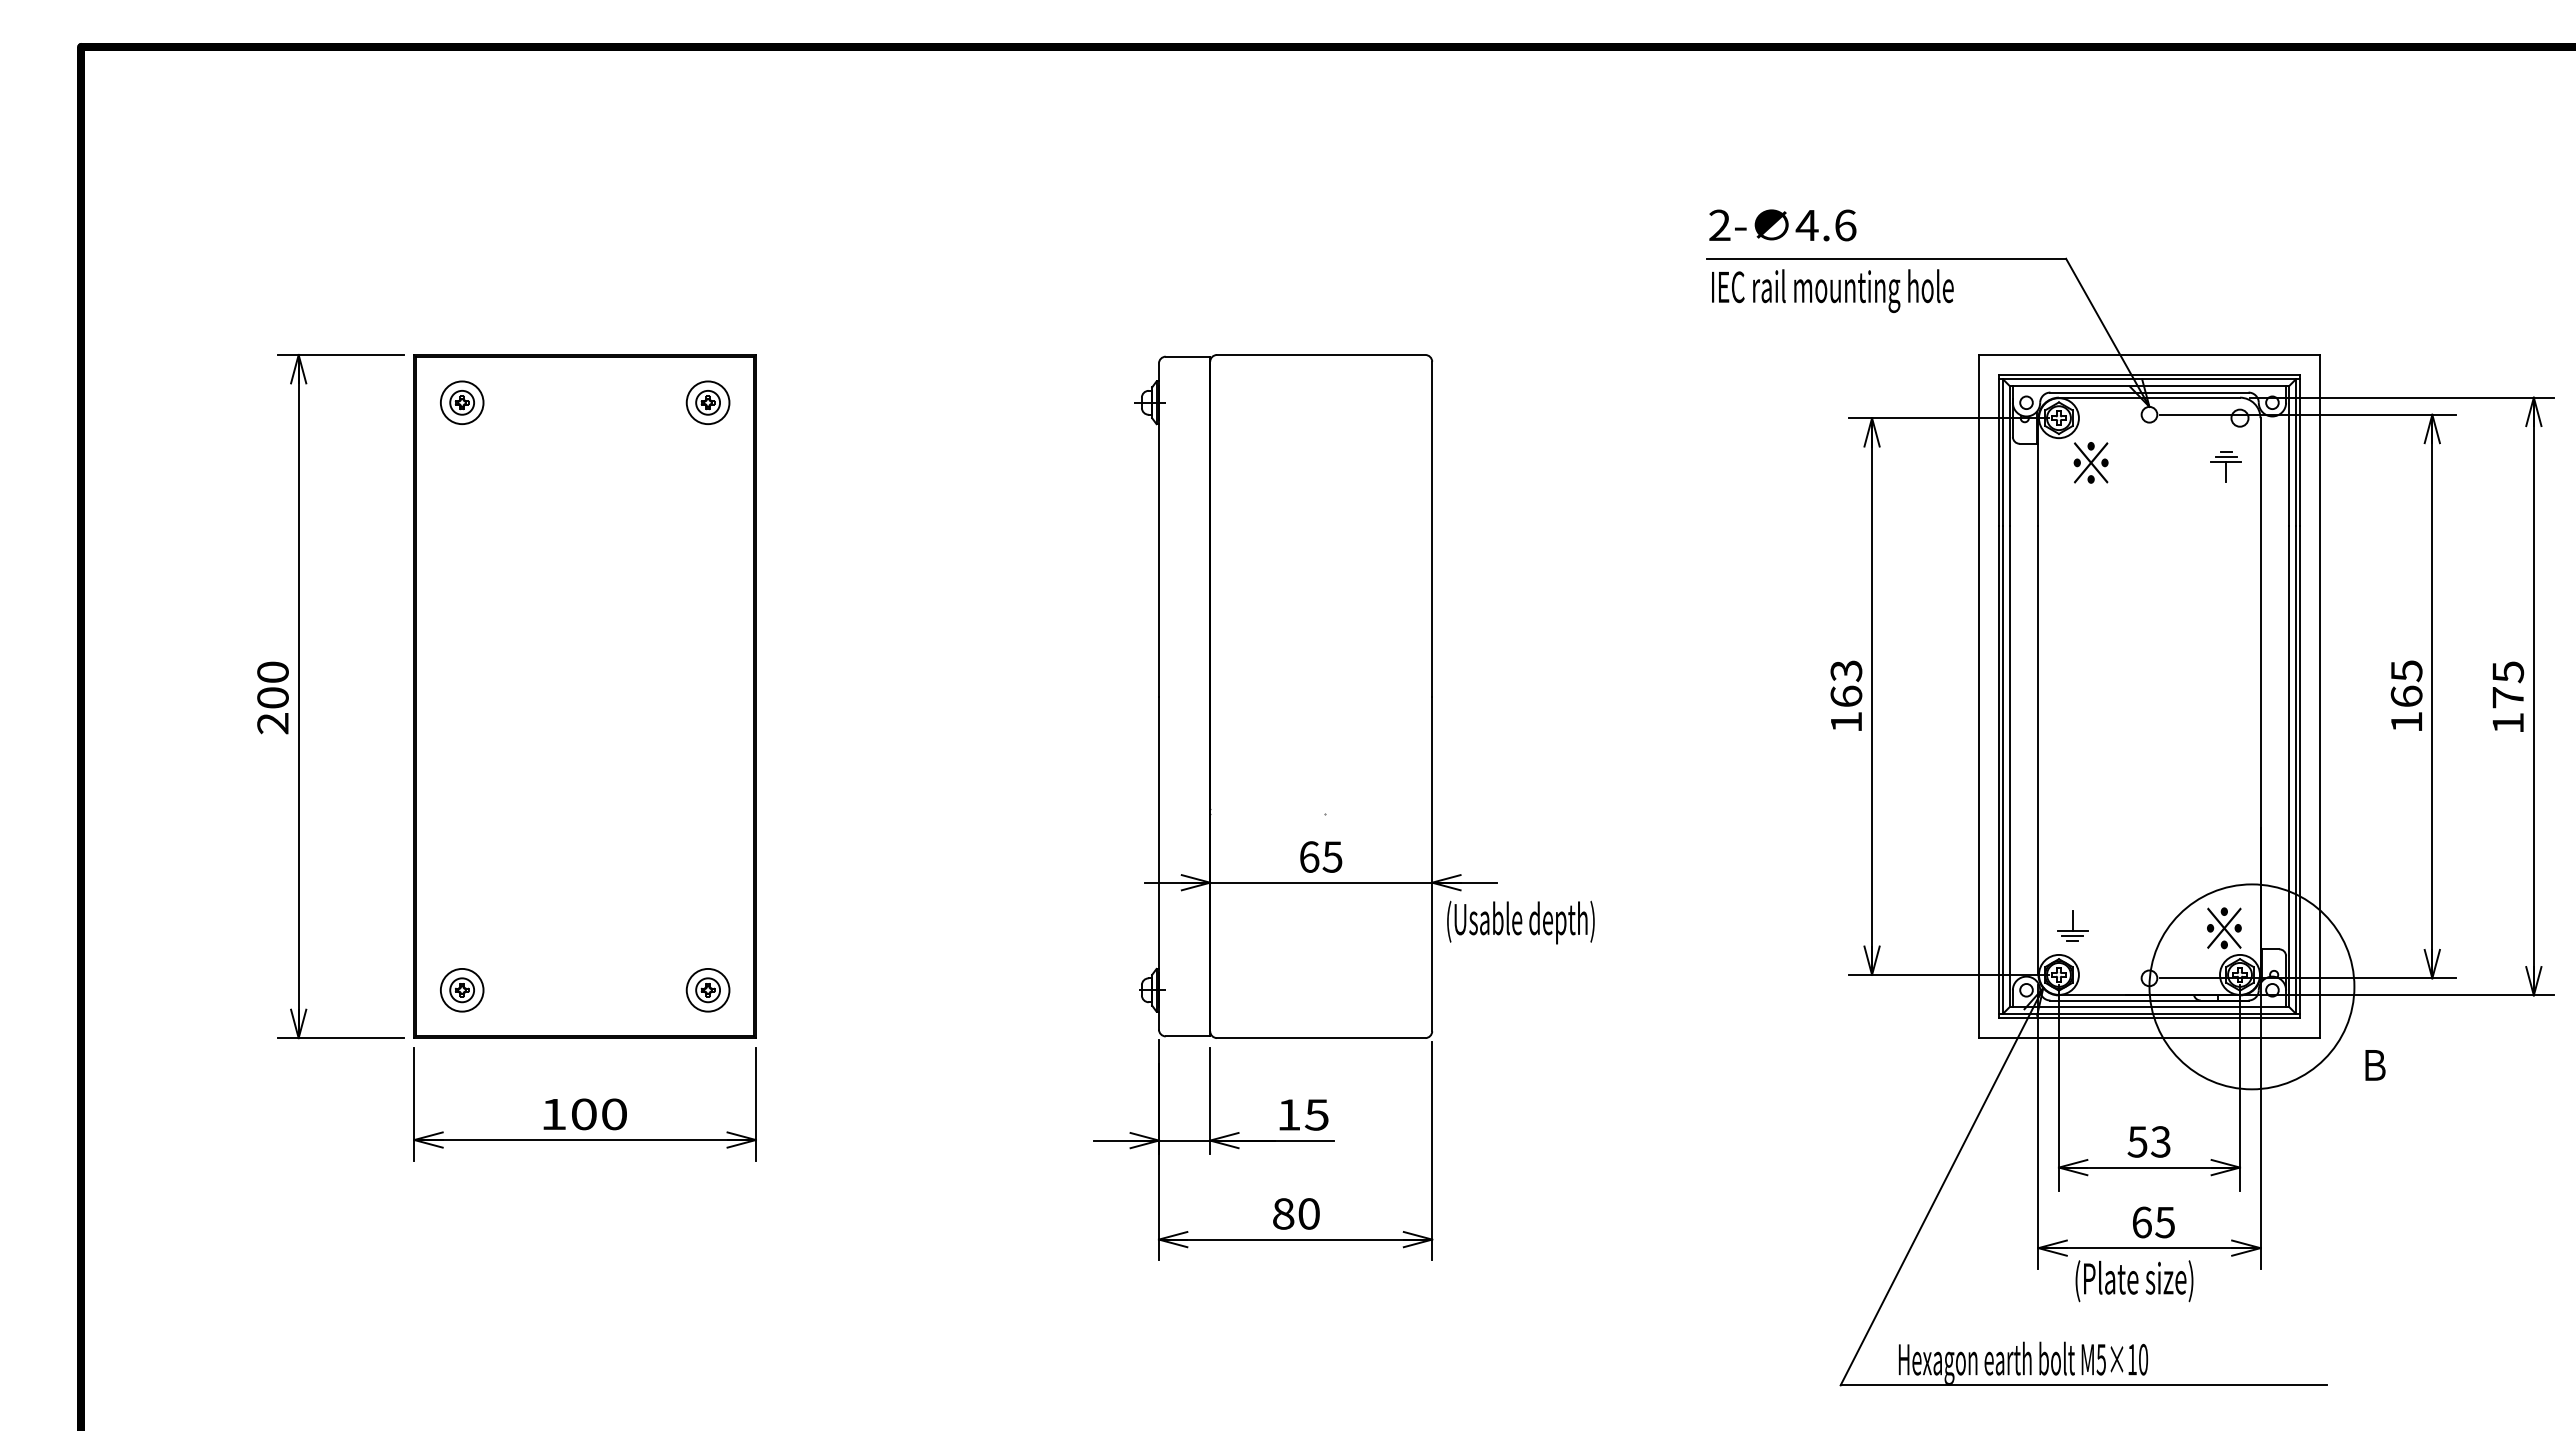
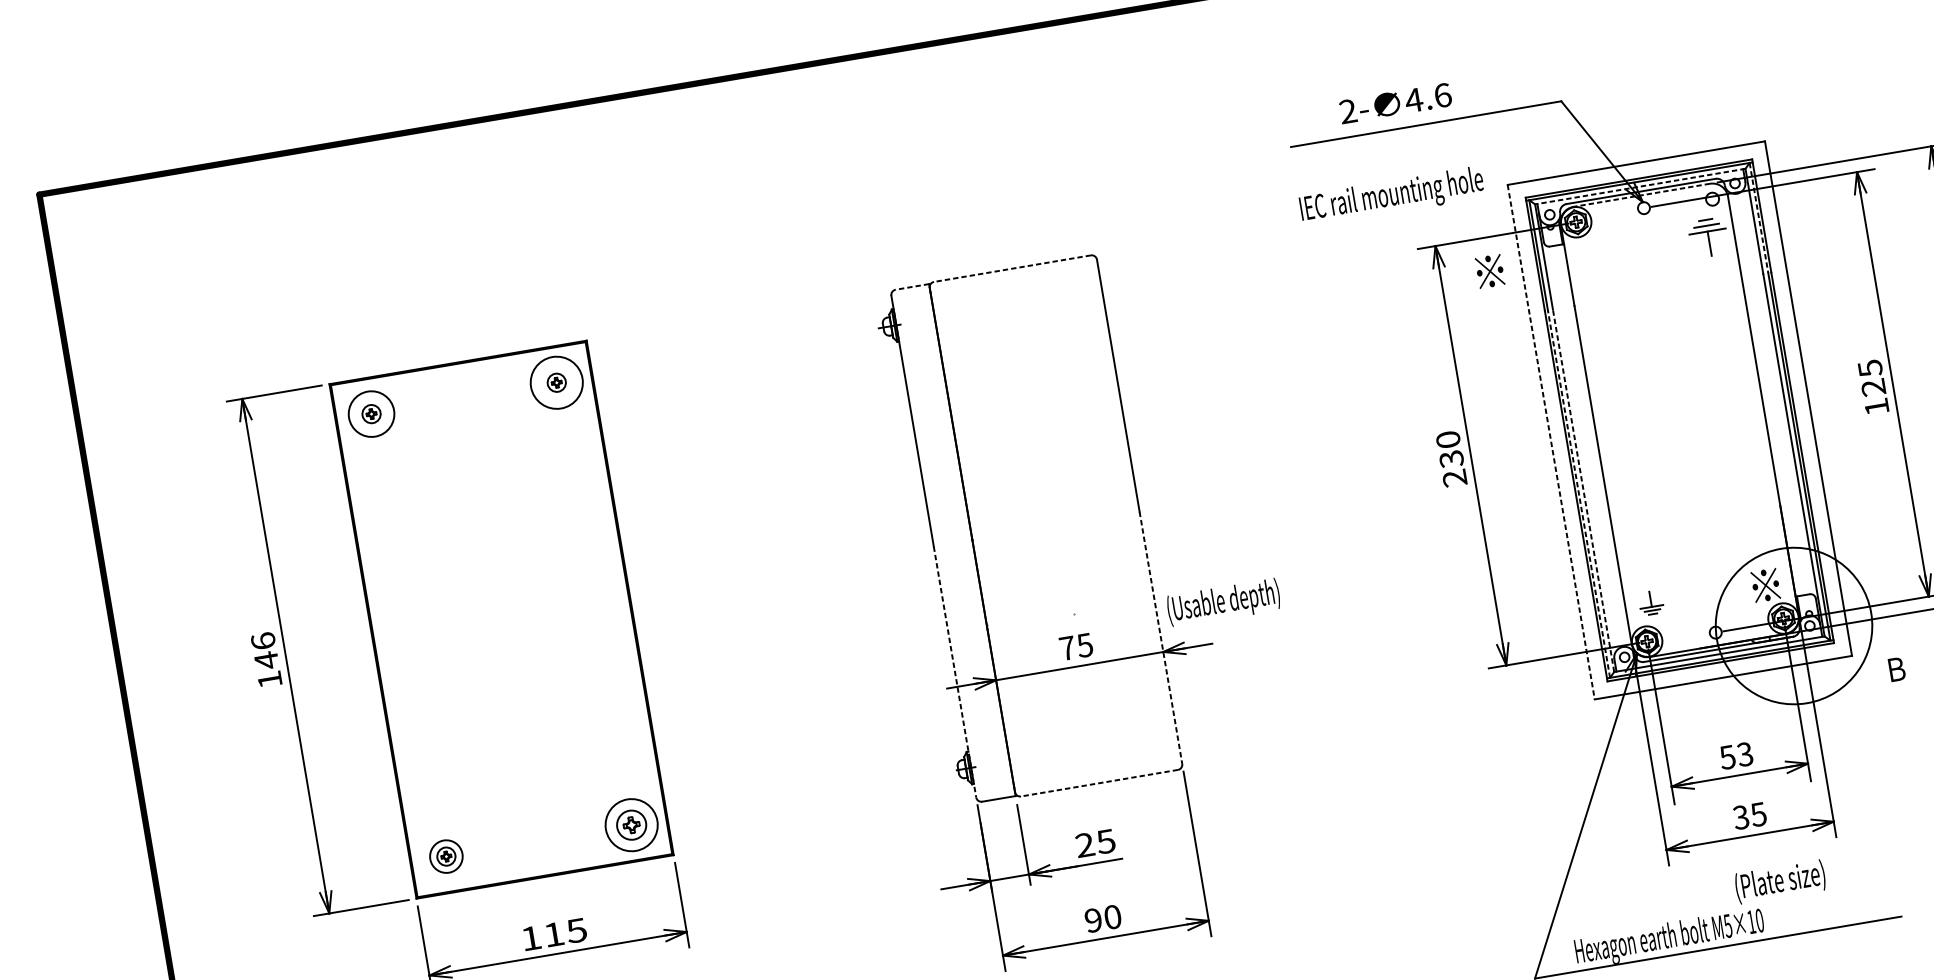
text: (1782, 225) -> (1395, 103), moved
text: (1832, 290) -> (1391, 196), moved
line: (1320, 354) -> (1011, 268), solid -> dashed
line: (1187, 356) -> (911, 286), solid -> dashed
line: (2149, 386) -> (1640, 186), solid -> dashed
line: (2149, 397) -> (1641, 195), solid -> dashed
circle: (461, 402) -> (371, 413), size x1.4
circle: (707, 402) -> (556, 382), size x1.6
line: (2295, 453) -> (1758, 218), solid -> dashed
text: (2090, 462) -> (1489, 271), moved
part: (2225, 466) -> (1707, 237), size x1.6
text: (1846, 696) -> (1451, 458), 163 -> 230
line: (1978, 696) -> (1551, 442), solid -> dashed
text: (2406, 696) -> (1873, 387), 165 -> 125
text: (272, 697) -> (266, 660), 200 -> 146
line: (2009, 766) -> (1583, 490), solid -> dashed
line: (2003, 769) -> (1579, 493), solid -> dashed
text: (1309, 856) -> (1067, 647), 65 -> 75
line: (1158, 863) -> (954, 672), solid -> dashed
line: (1432, 864) -> (1161, 638), solid -> dashed
text: (1520, 922) -> (1223, 602), moved
part: (707, 990) -> (631, 825), size x1.6
line: (1320, 1038) -> (1099, 783), solid -> dashed
text: (599, 1114) -> (565, 932), 100 -> 115
text: (1288, 1114) -> (1084, 844), 15 -> 25
text: (1283, 1213) -> (1093, 920), 80 -> 90
text: (2141, 1222) -> (1740, 817), 65 -> 35
text: (2134, 1281) -> (1780, 882), moved

